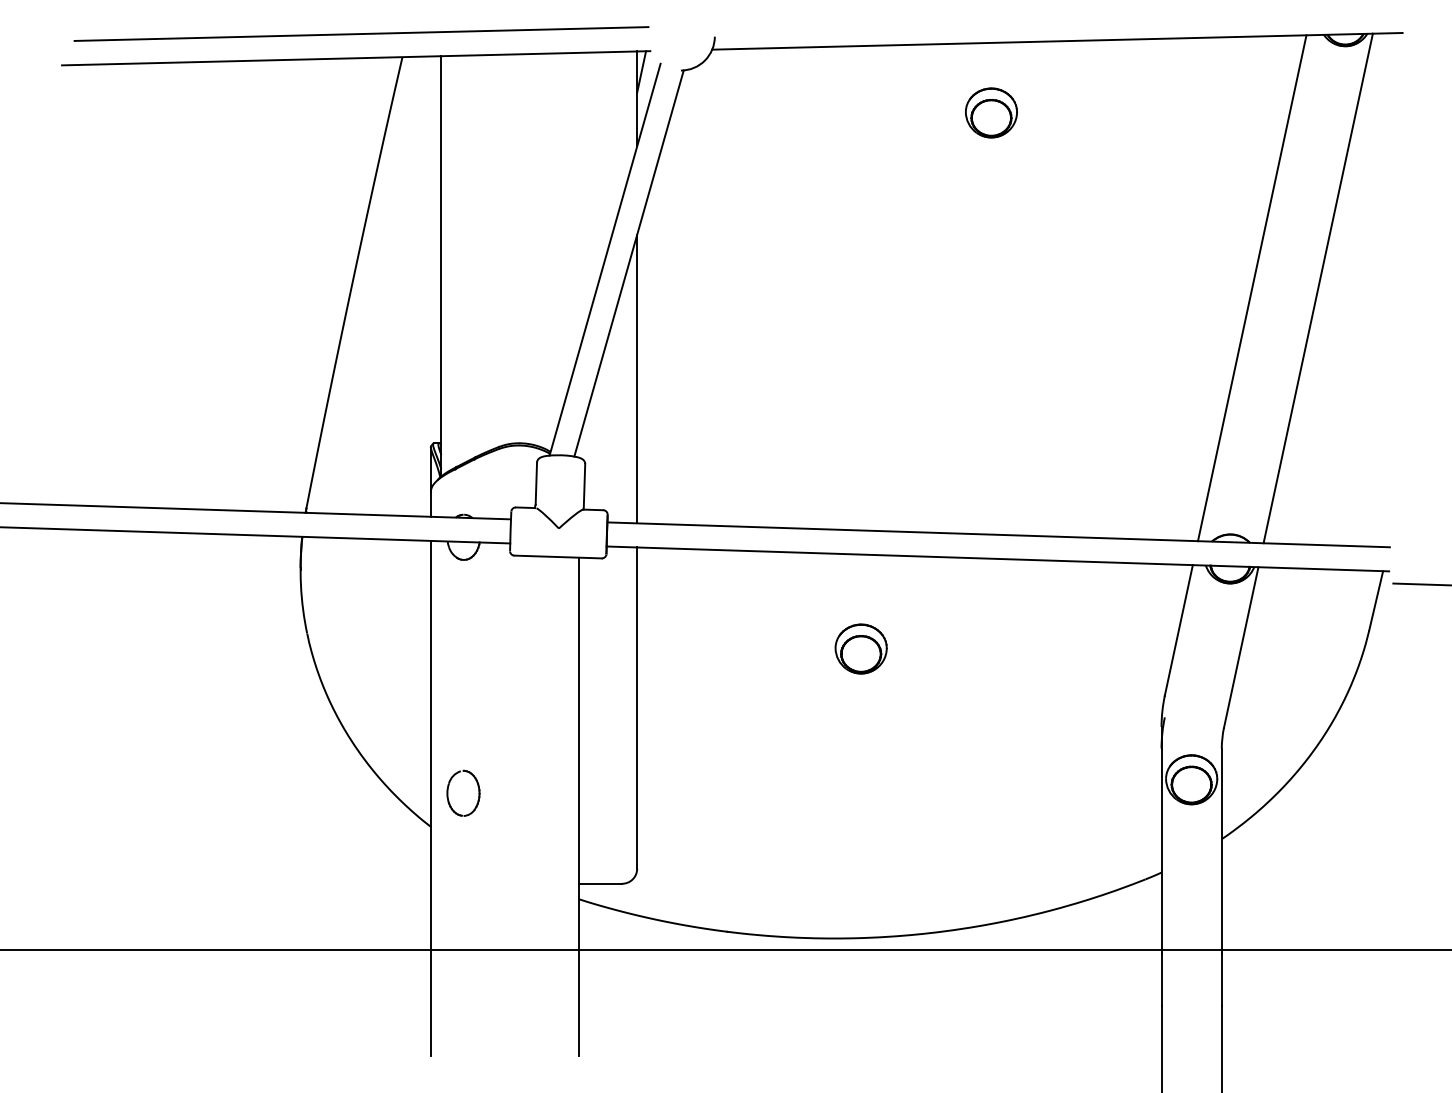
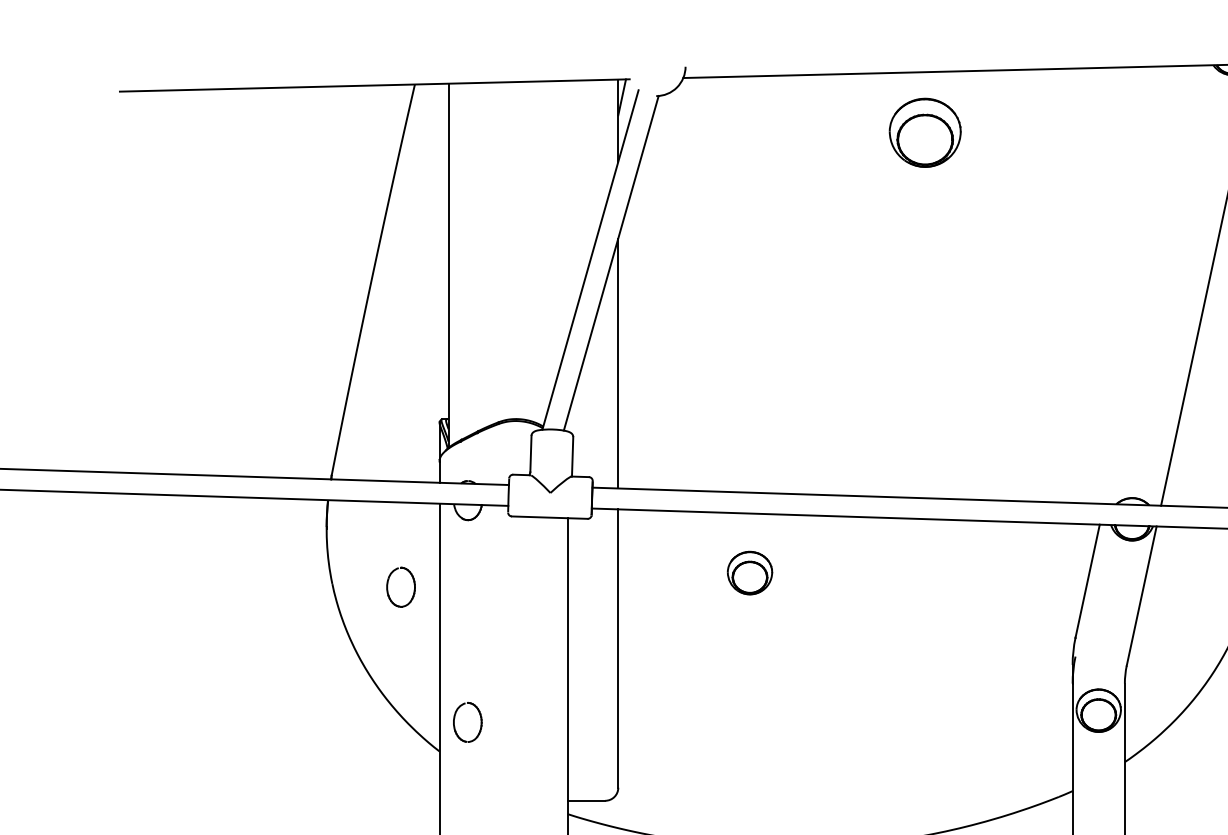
line: (361, 33) -> (379, 64), removed
part: (991, 112) -> (925, 132), size x1.6
line: (1251, 288) -> (1150, 284), removed
part: (371, 636) -> (388, 586), added
part: (860, 648) -> (749, 572), moved

